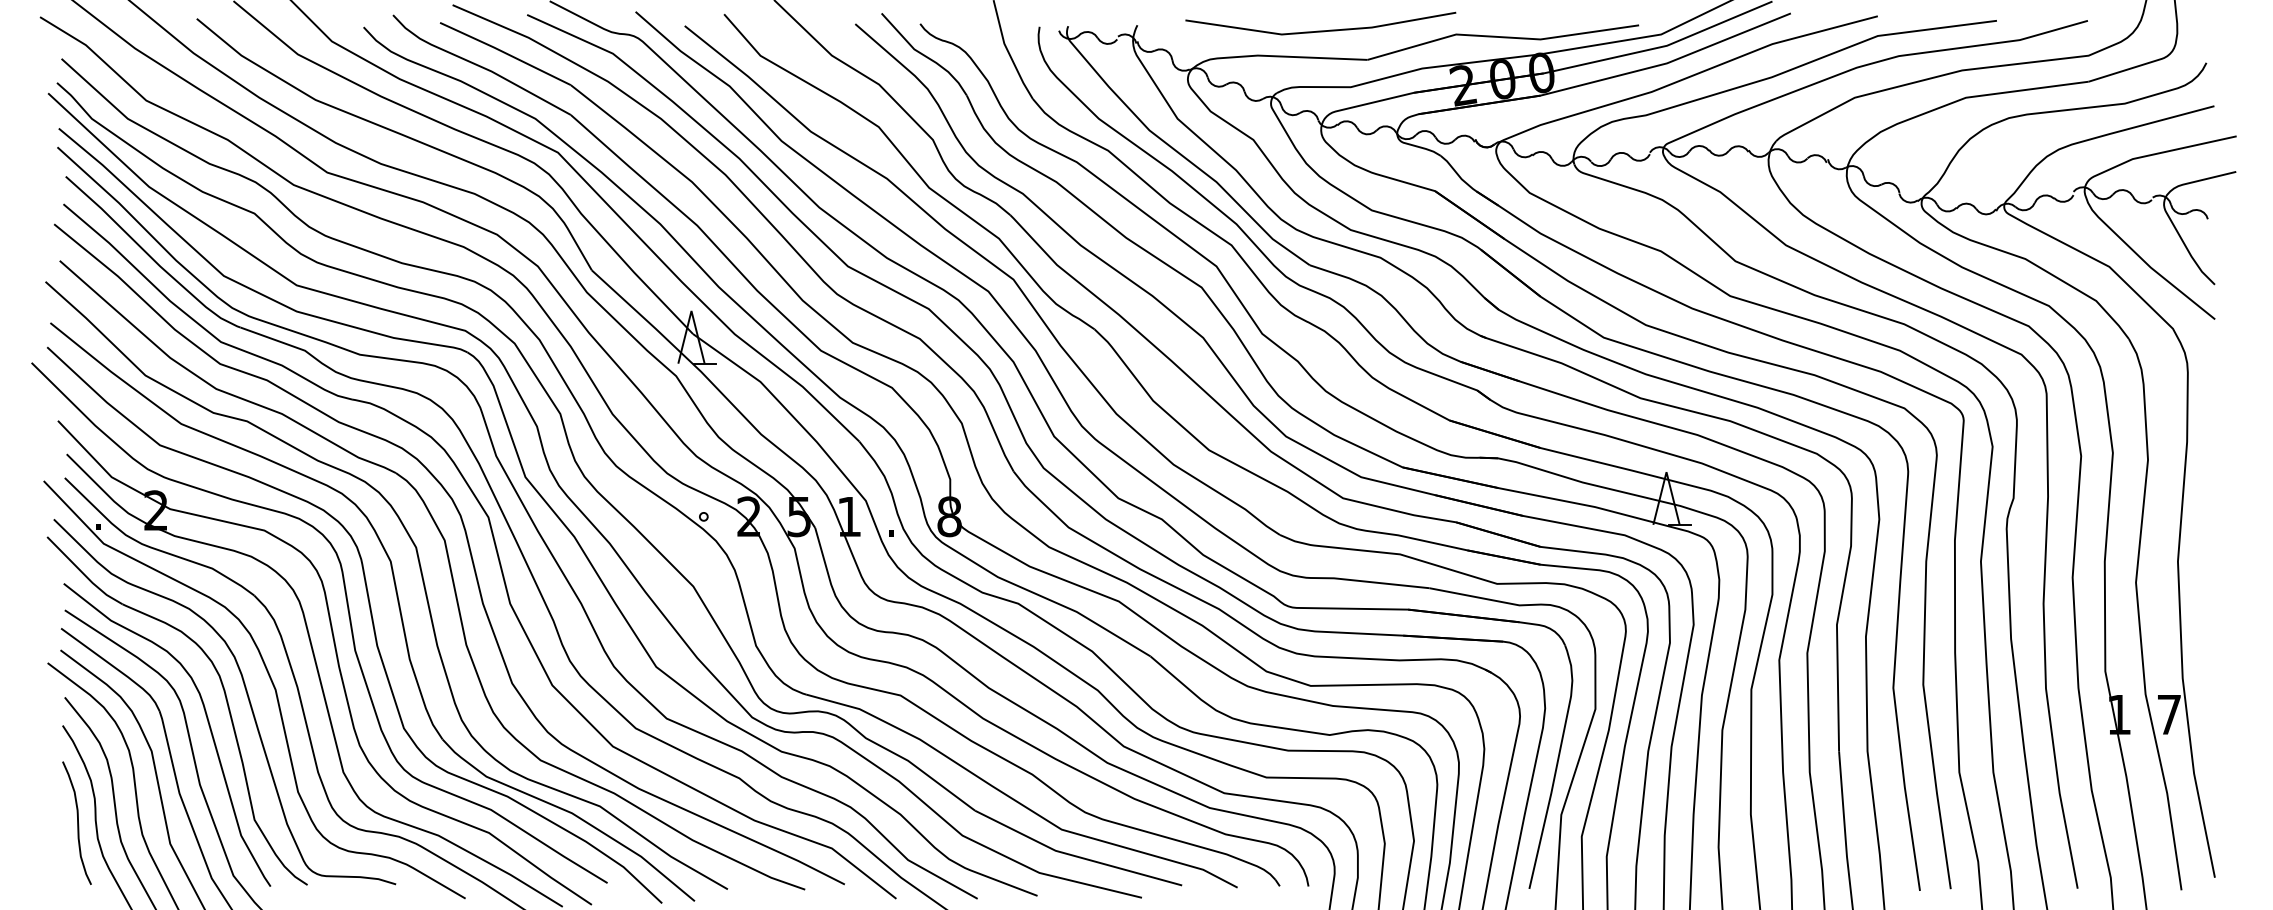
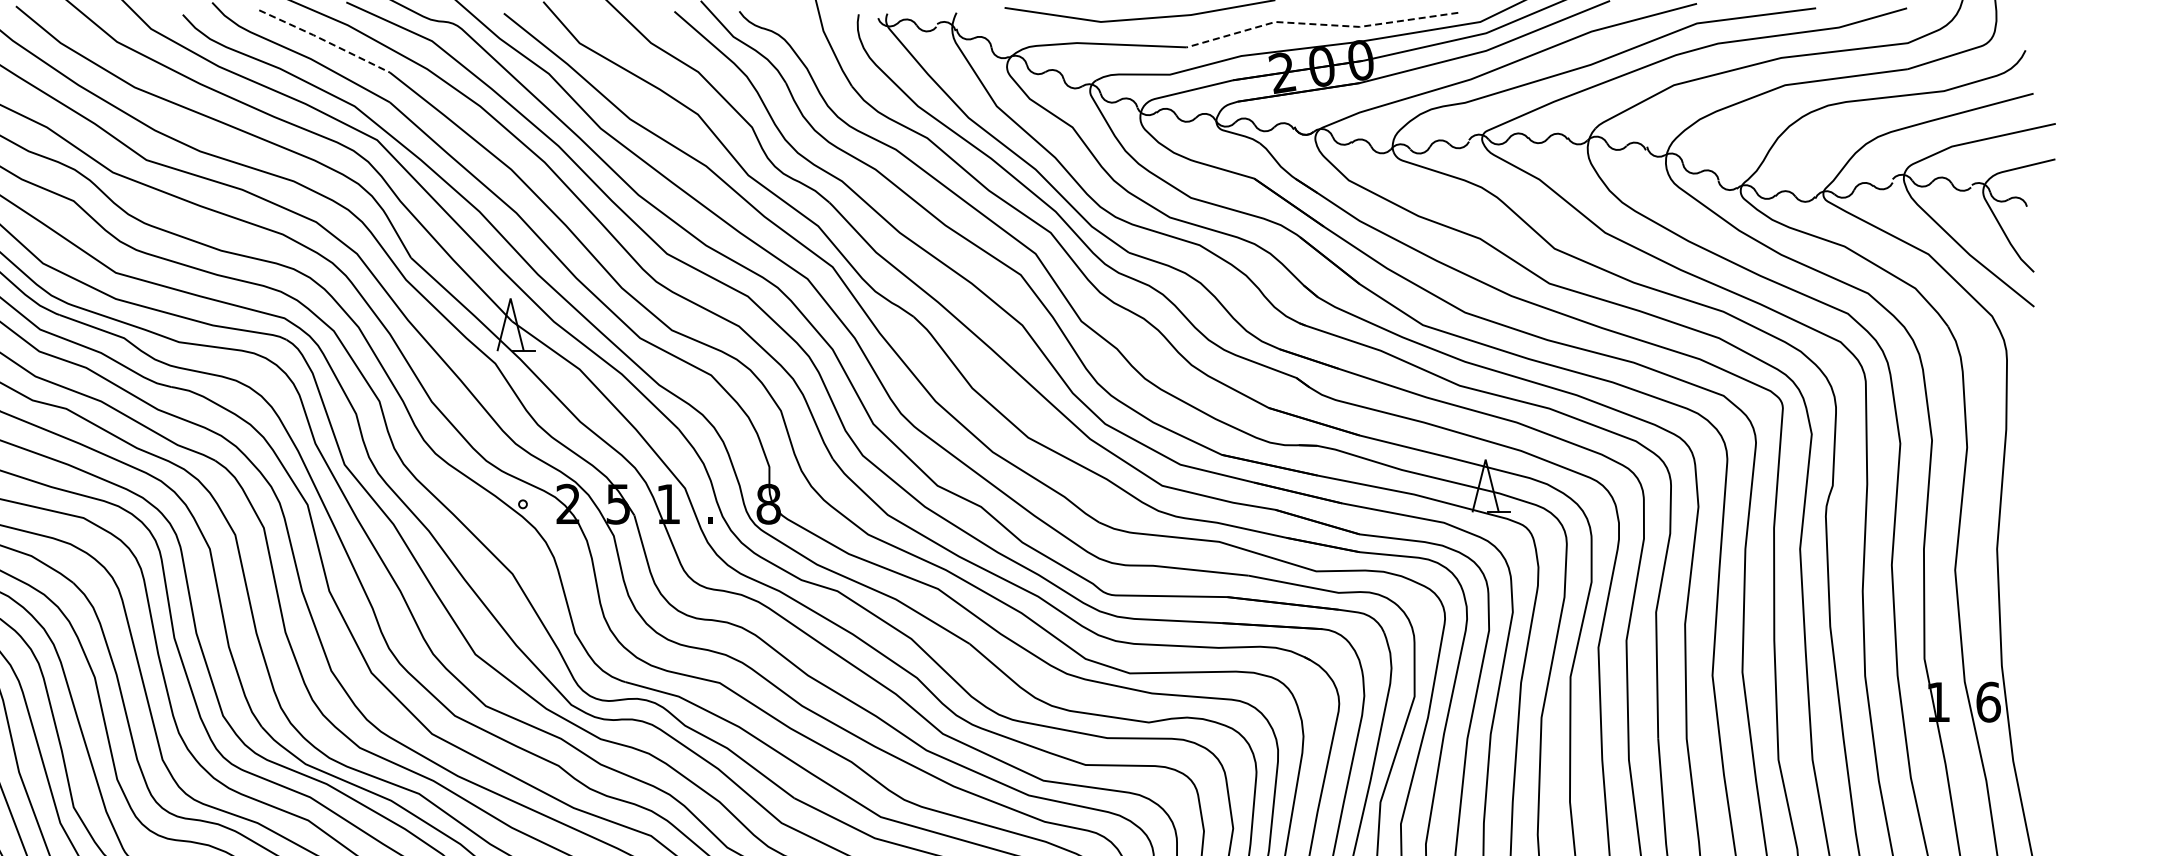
line: (1501, 37) -> (1320, 24), solid -> dashed
line: (505, 53) -> (324, 40), solid -> dashed
text: (2169, 714) -> (1988, 701), 7 -> 6

